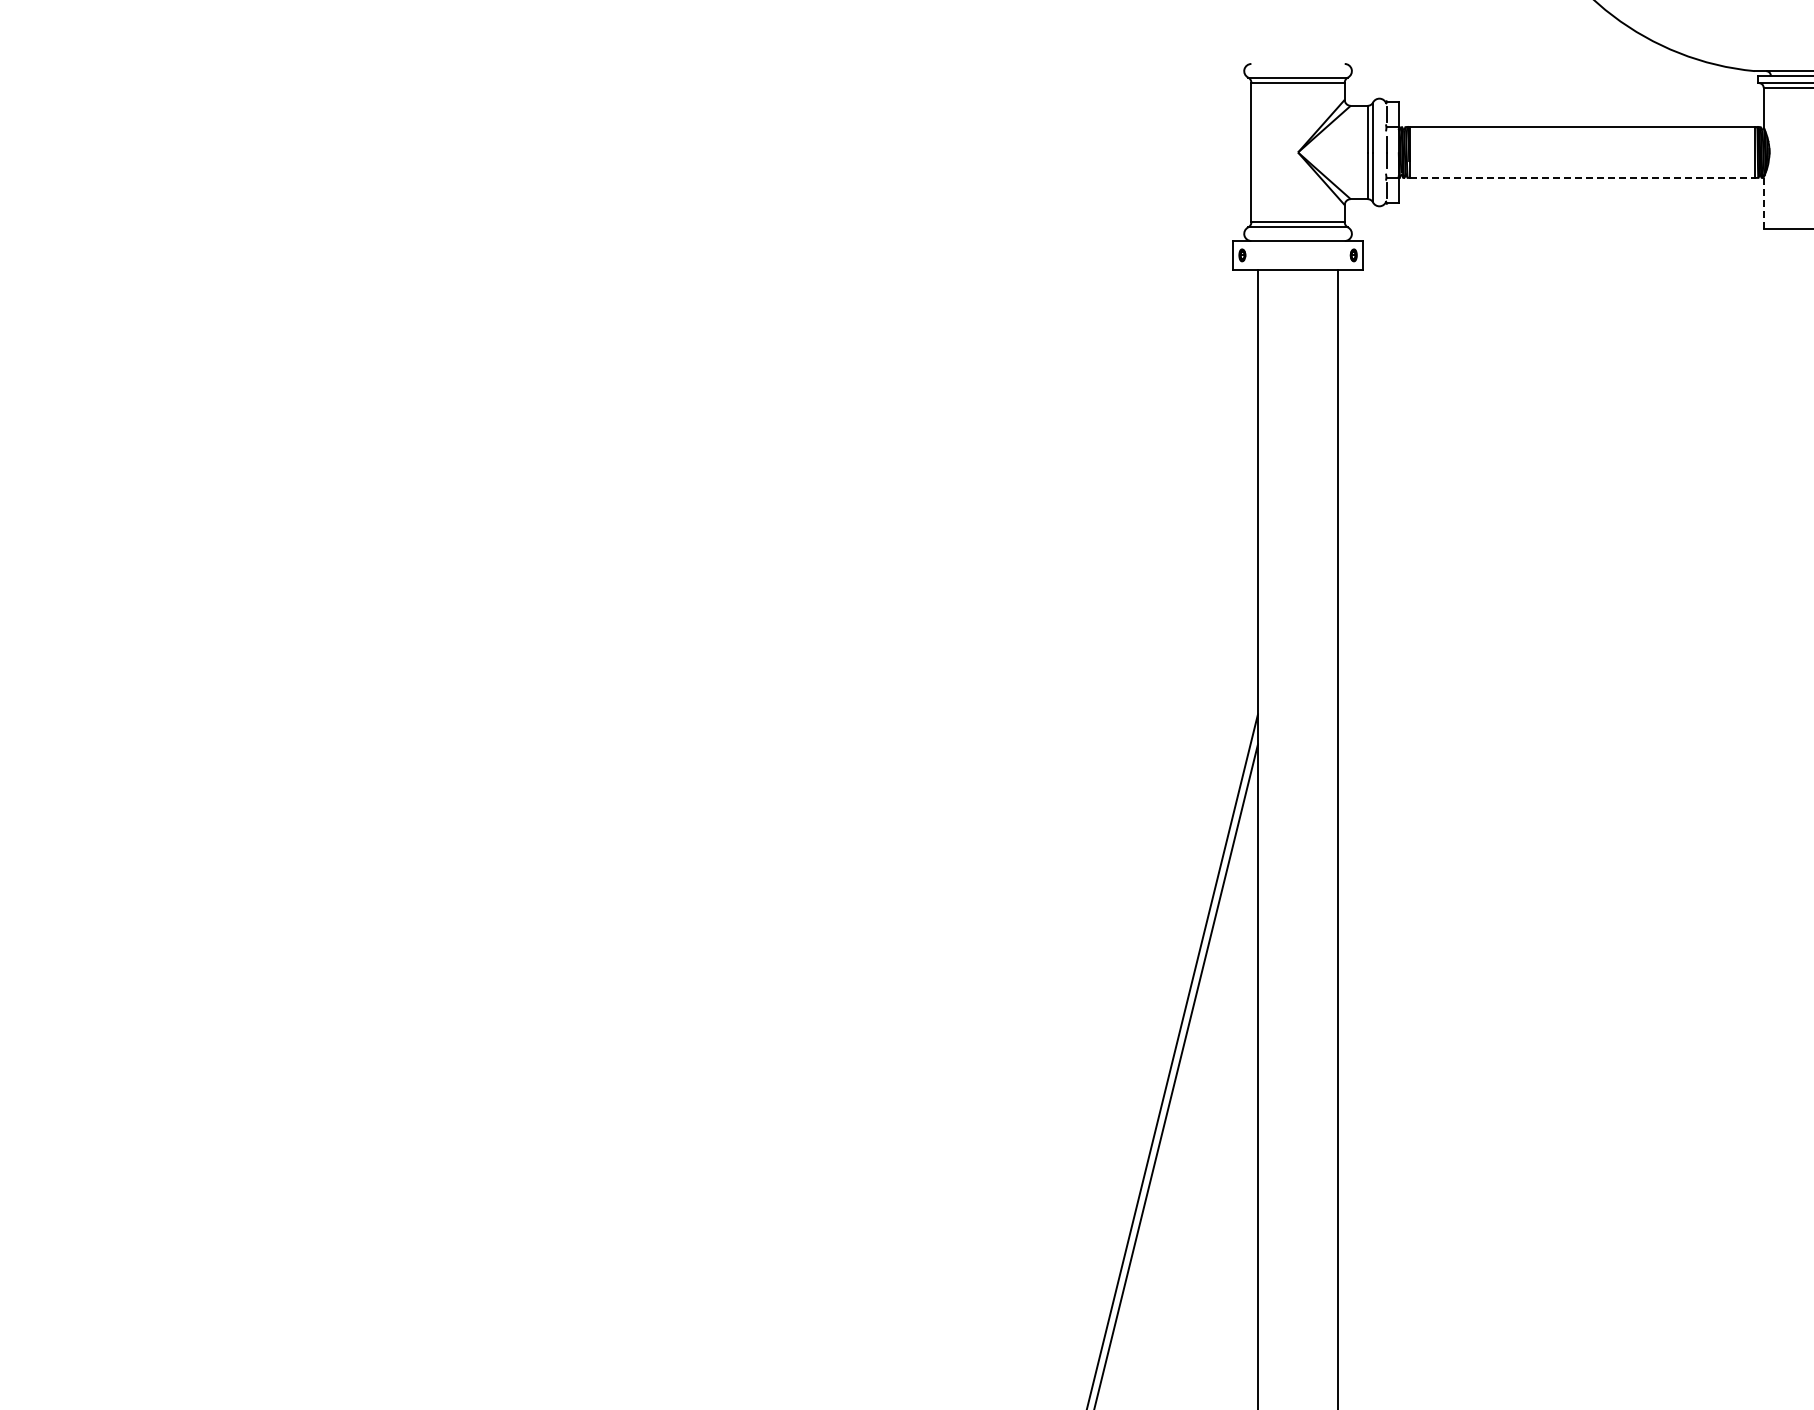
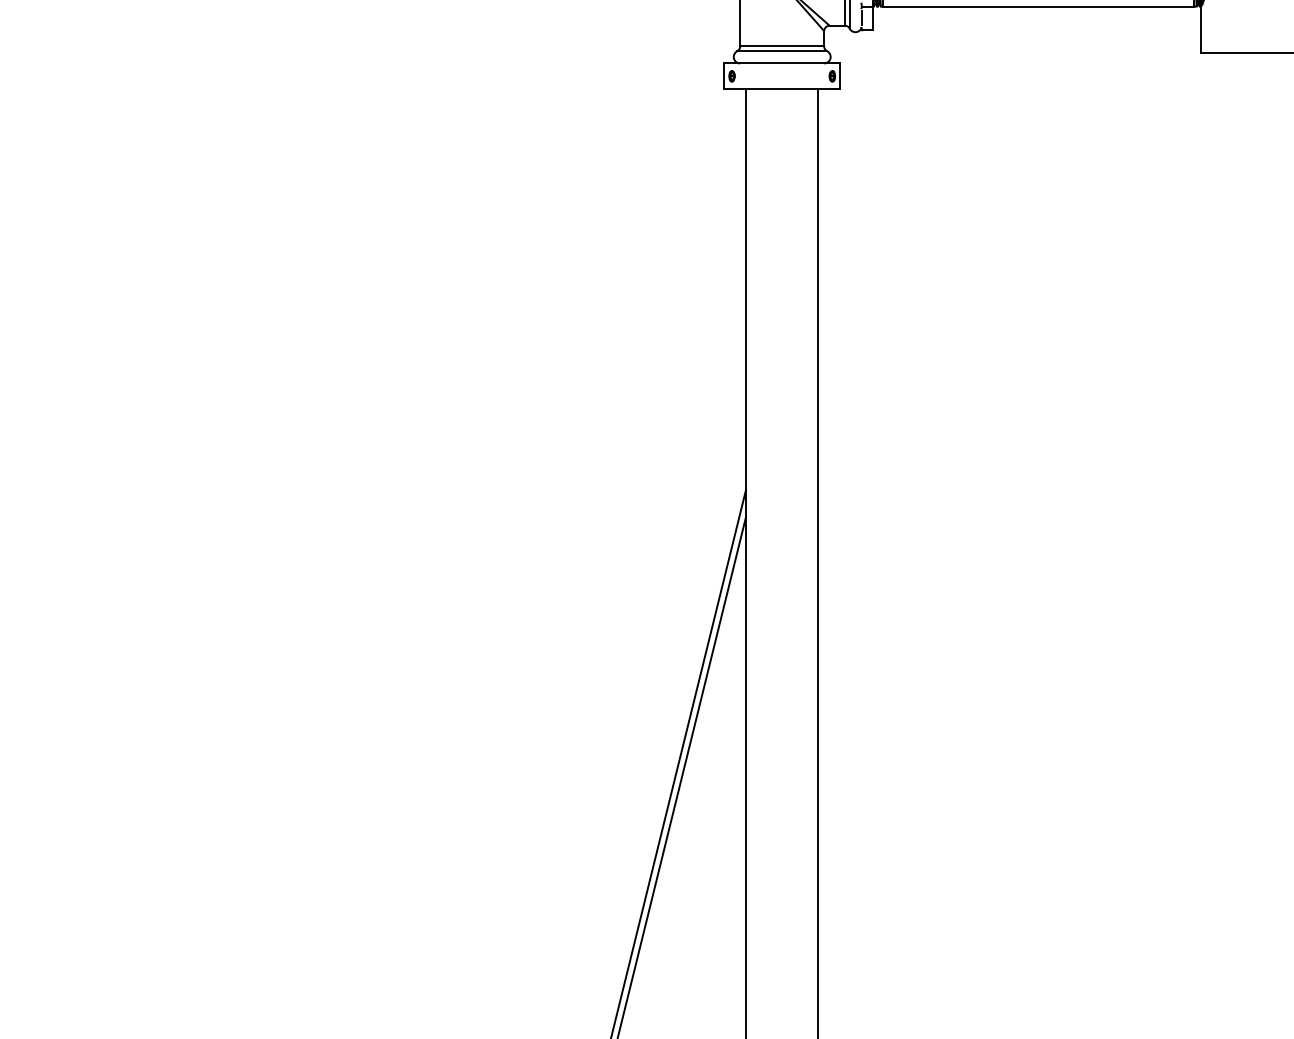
line: (1582, 177) -> (1038, 6), dashed -> solid
line: (1763, 203) -> (1201, 29), dashed -> solid

